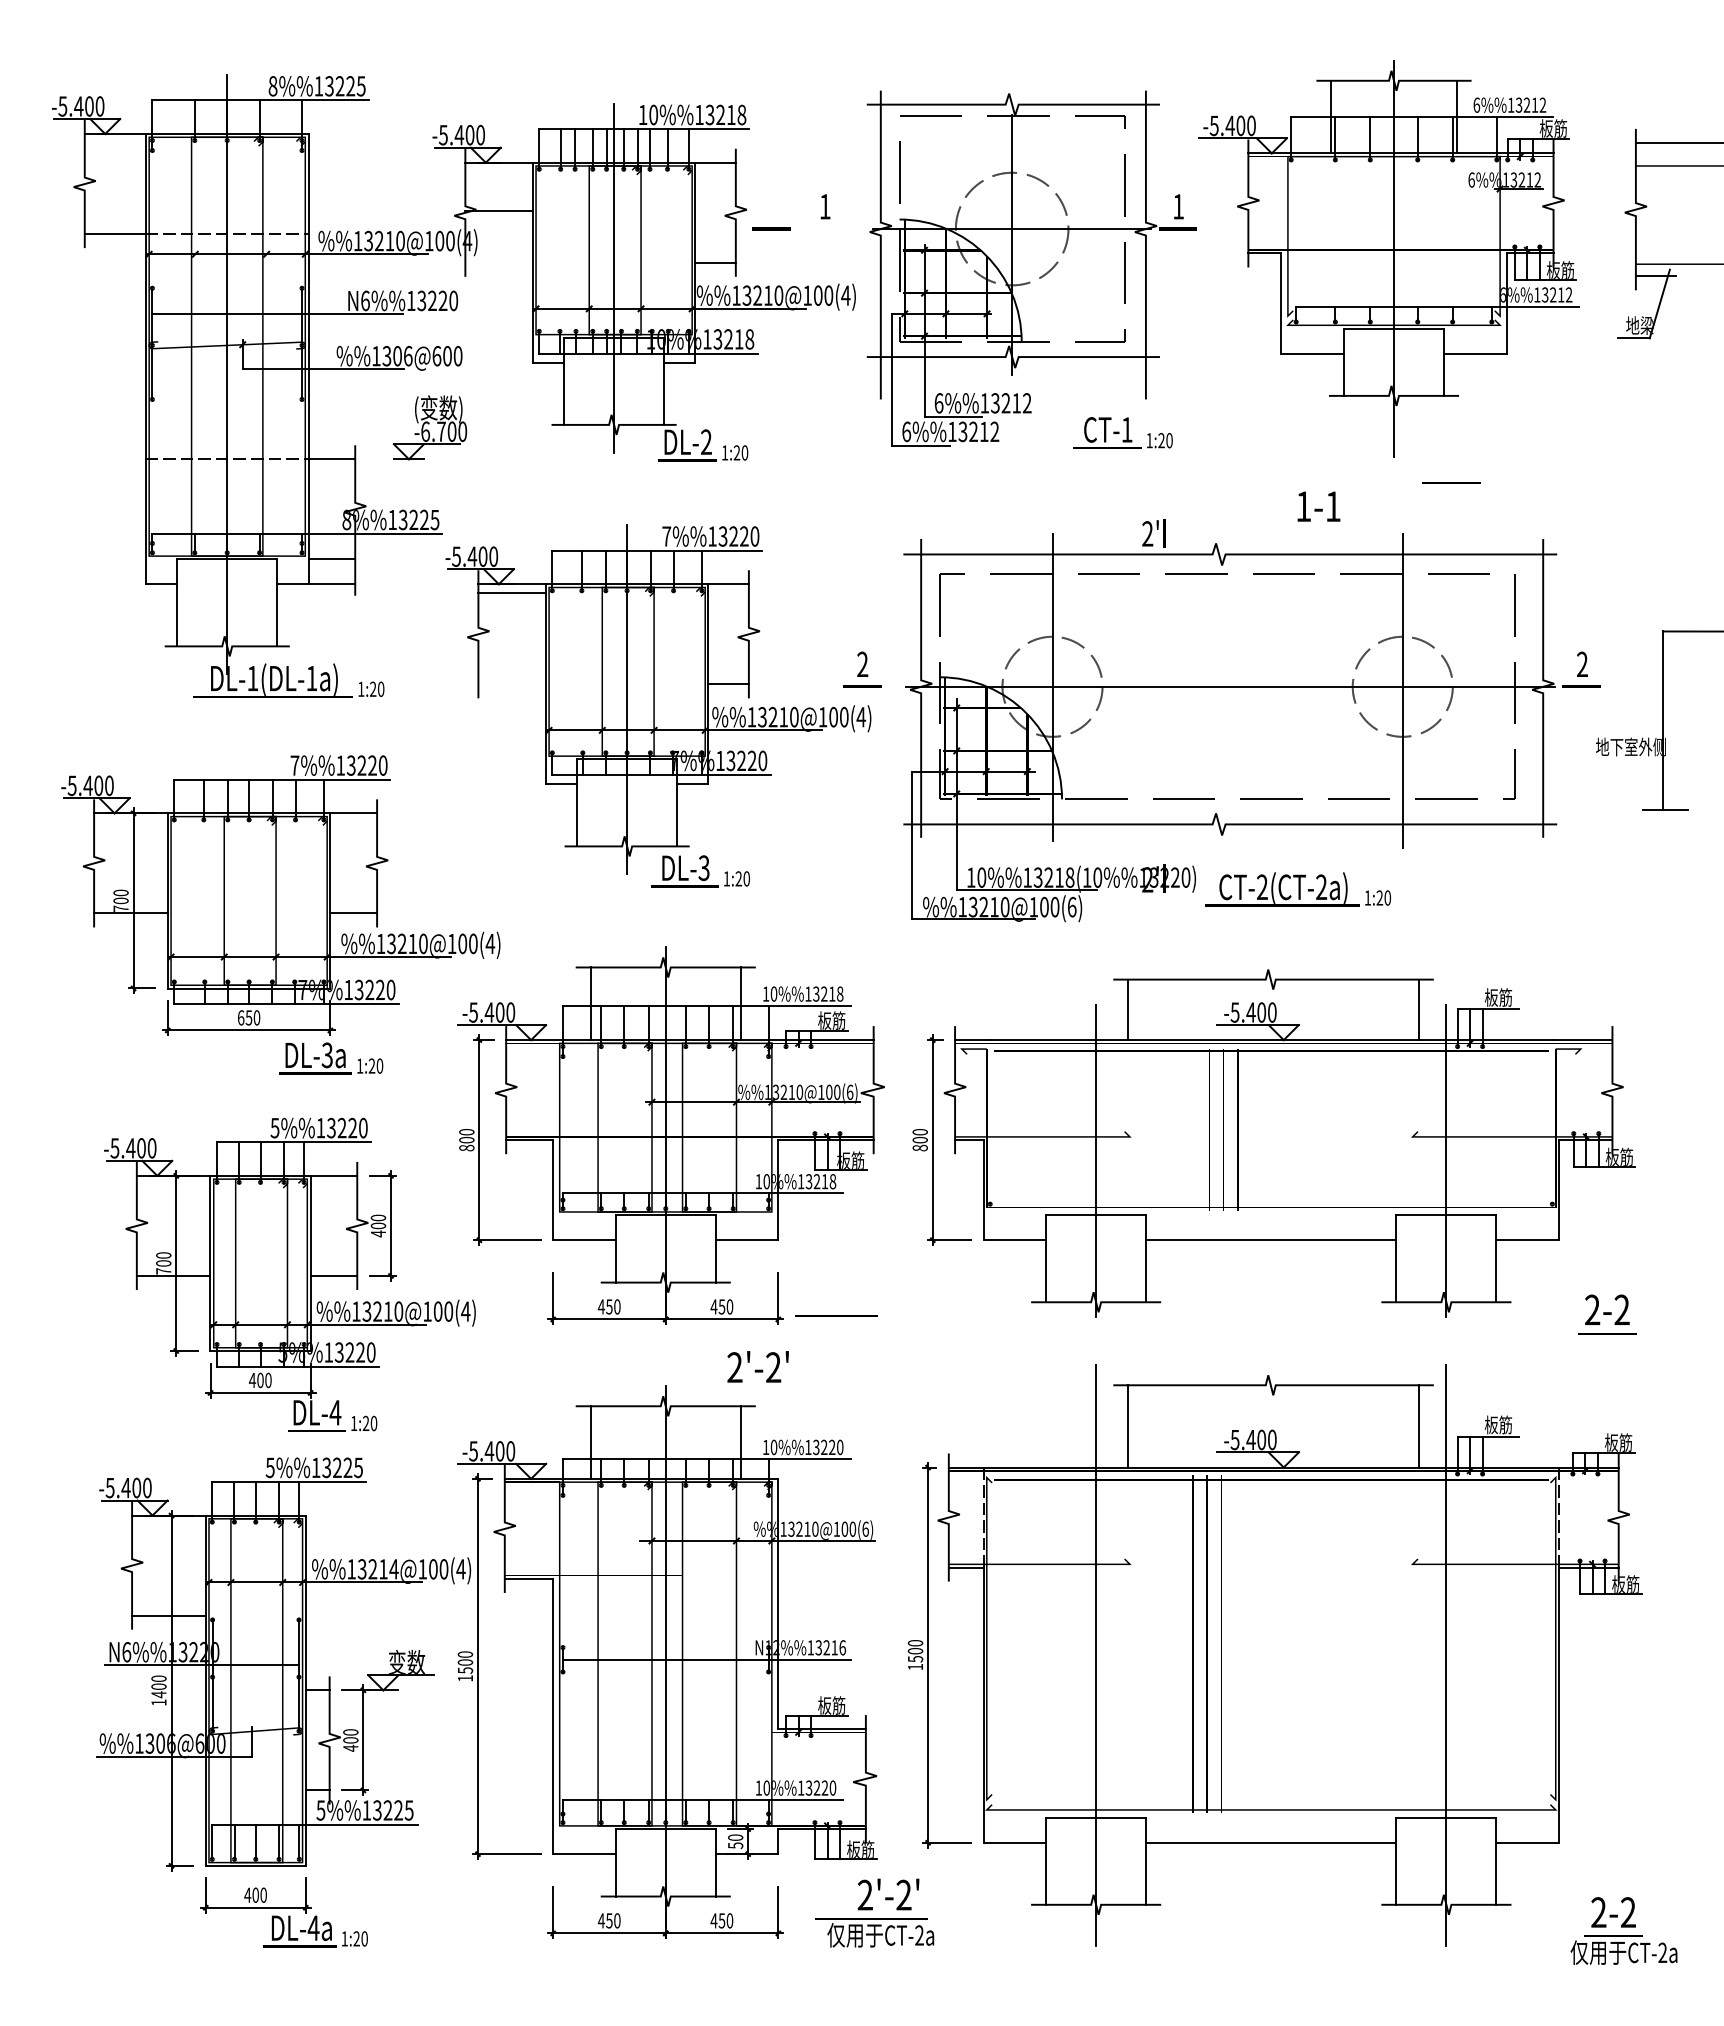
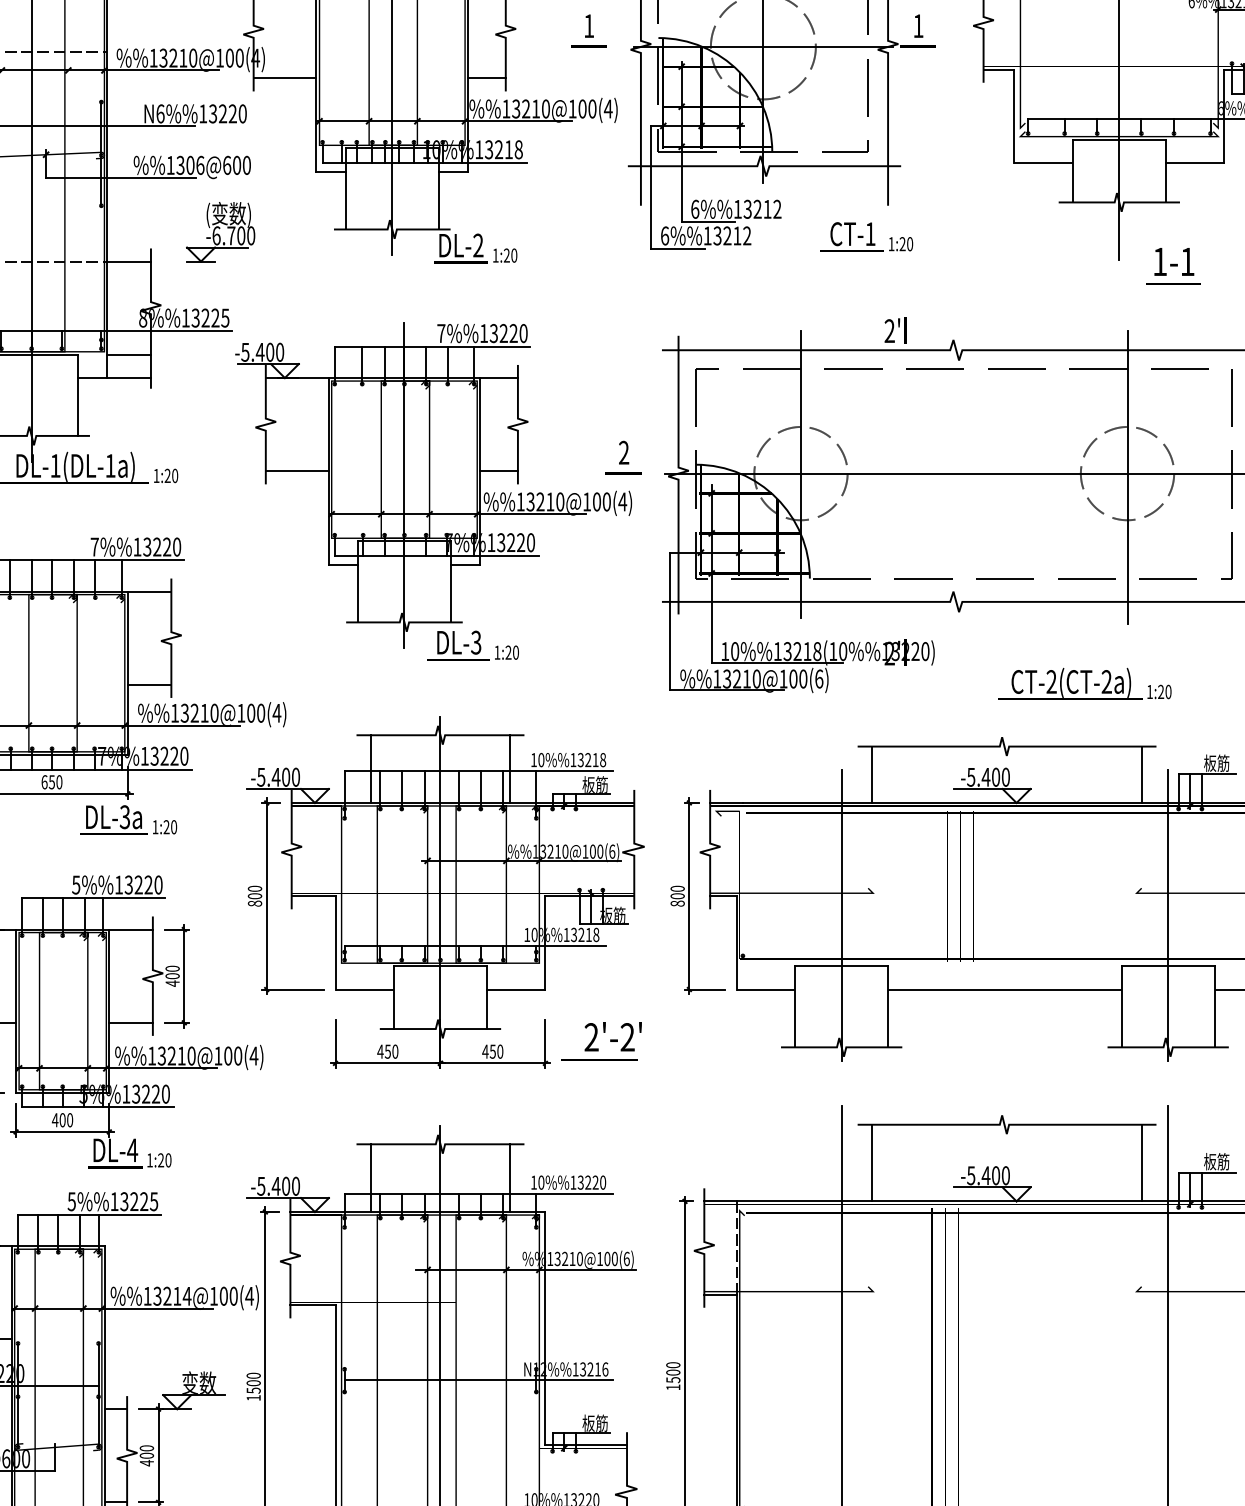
line: (498, 210) -> (284, 78), moved
line: (771, 228) -> (588, 46), moved
text: (1318, 506) -> (1173, 261), moved
line: (511, 593) -> (296, 471), moved
text: (1297, 889) -> (1084, 684), moved
text: (757, 1366) -> (612, 1036), moved

